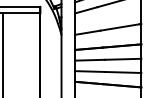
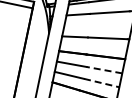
line: (122, 59) -> (103, 70), solid -> dashed
line: (123, 72) -> (102, 83), solid -> dashed

